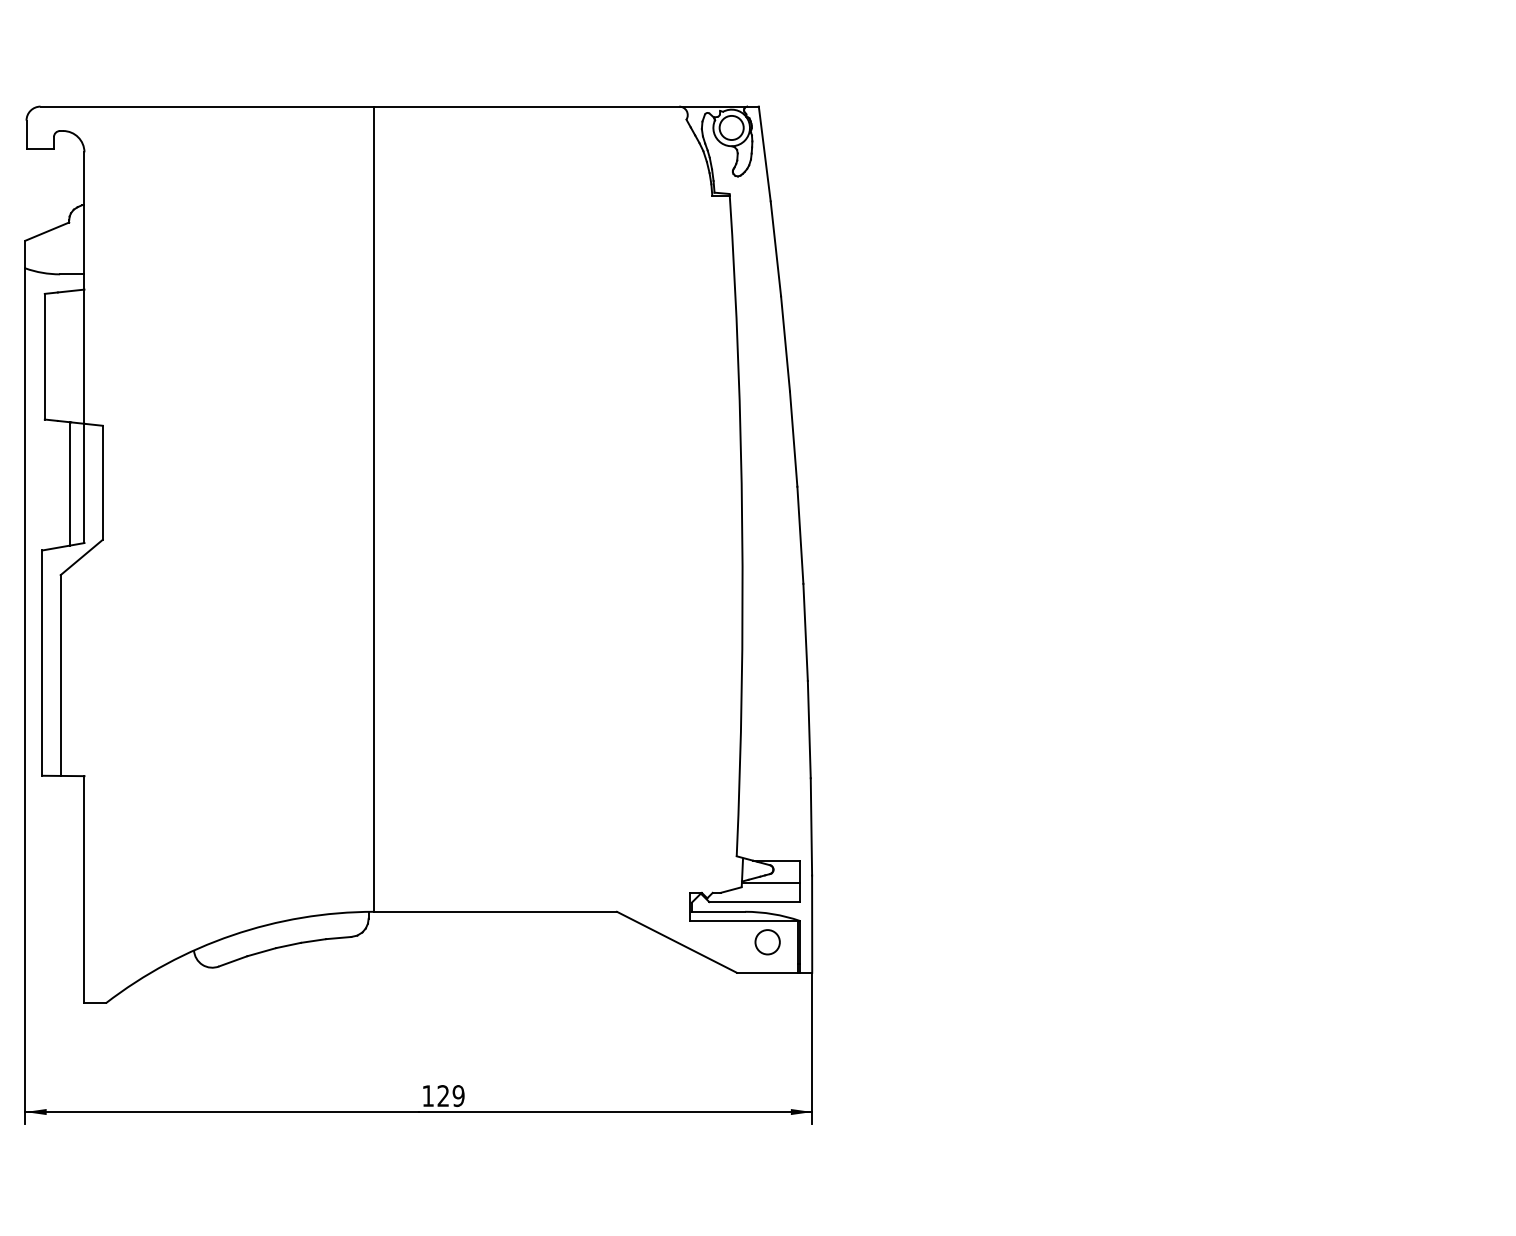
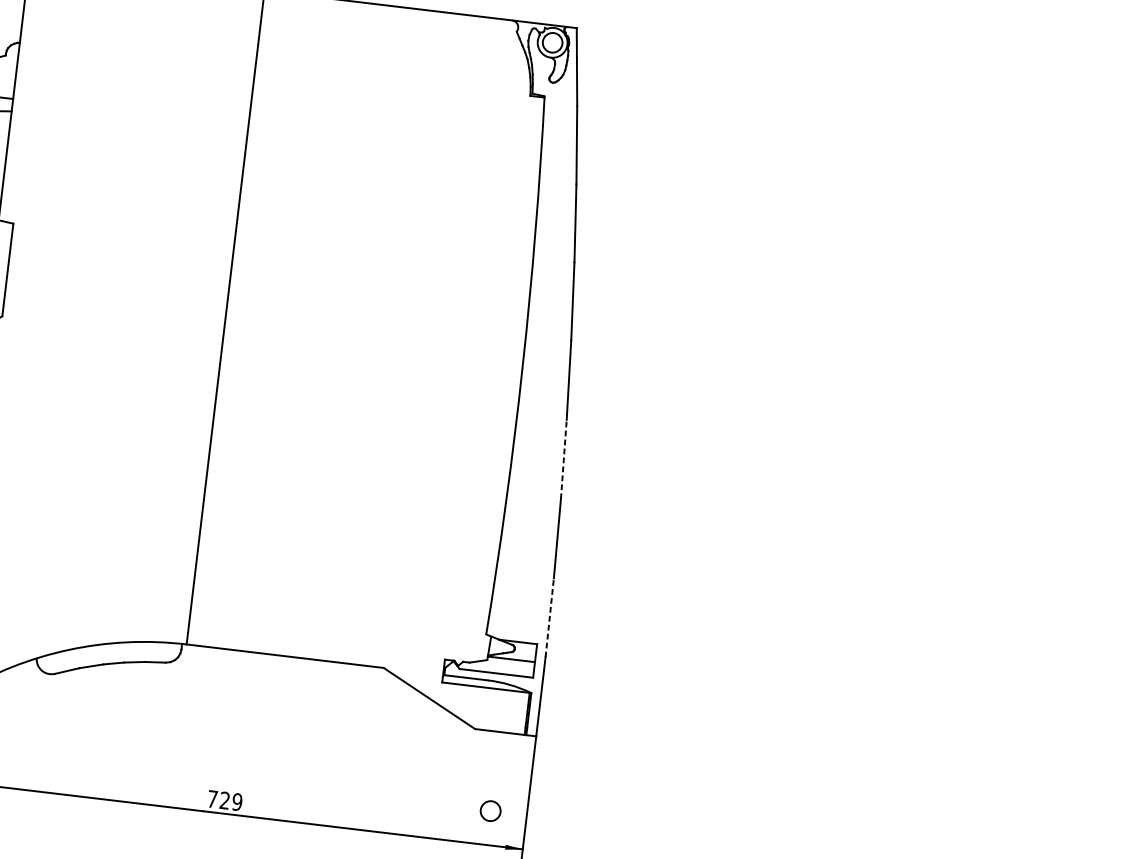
line: (805, 632) -> (563, 459), solid -> dashed
line: (811, 826) -> (549, 617), solid -> dashed
circle: (767, 942) -> (490, 811), moved
text: (427, 1095) -> (212, 798), 129 -> 729

